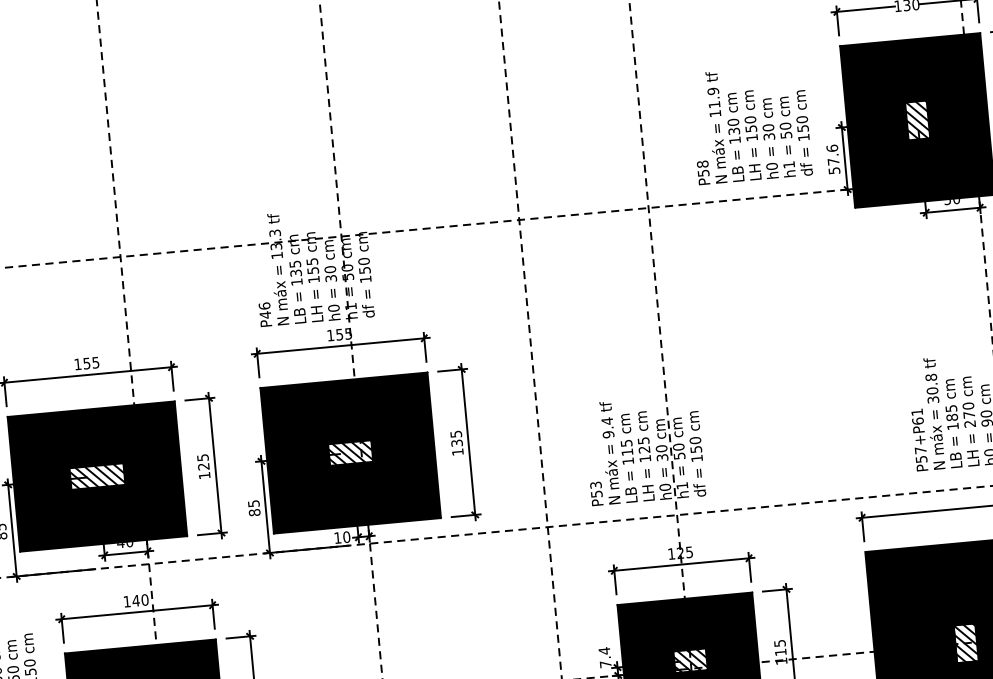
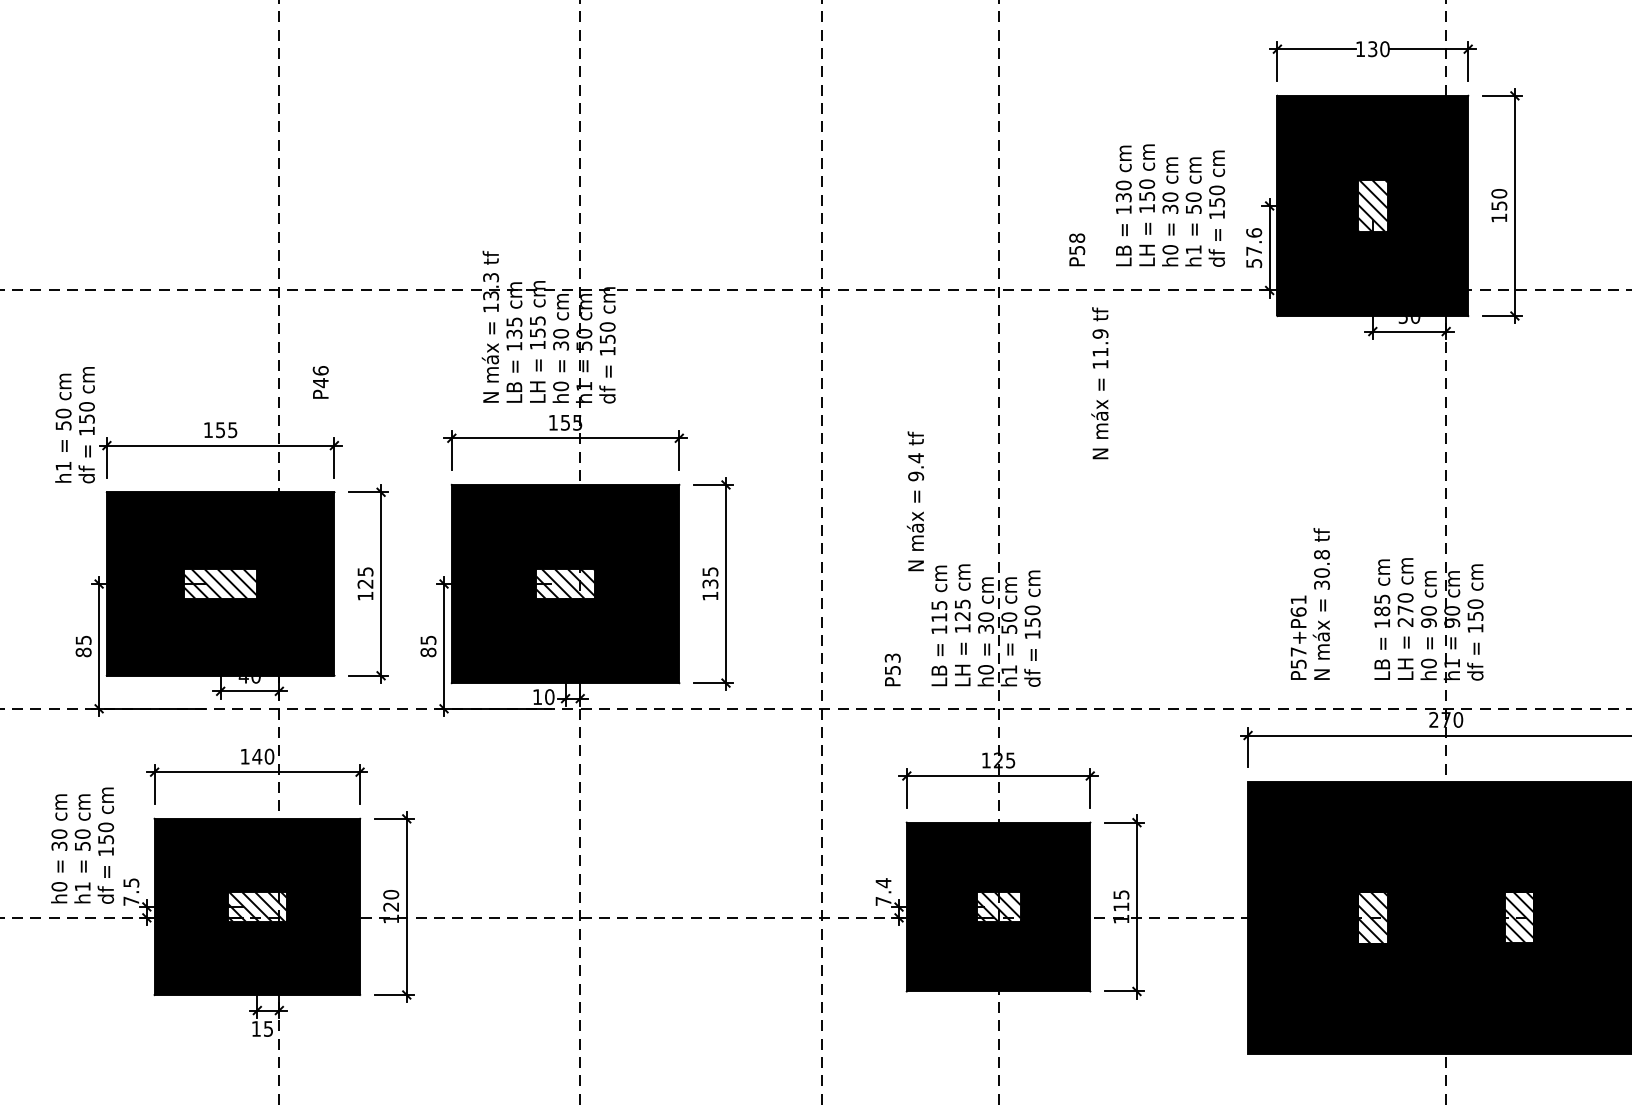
text: (715, 127) -> (1099, 383), moved
text: (265, 314) -> (320, 382), moved
text: (925, 414) -> (1309, 603), moved
text: (609, 453) -> (915, 501), moved

